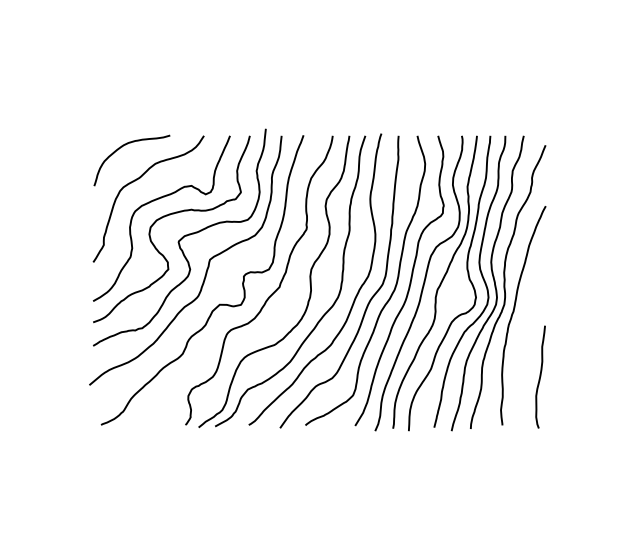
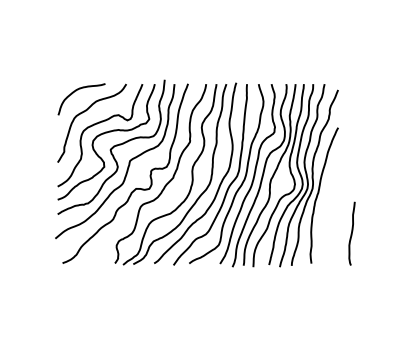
curve: (539, 376) -> (351, 233), moved

